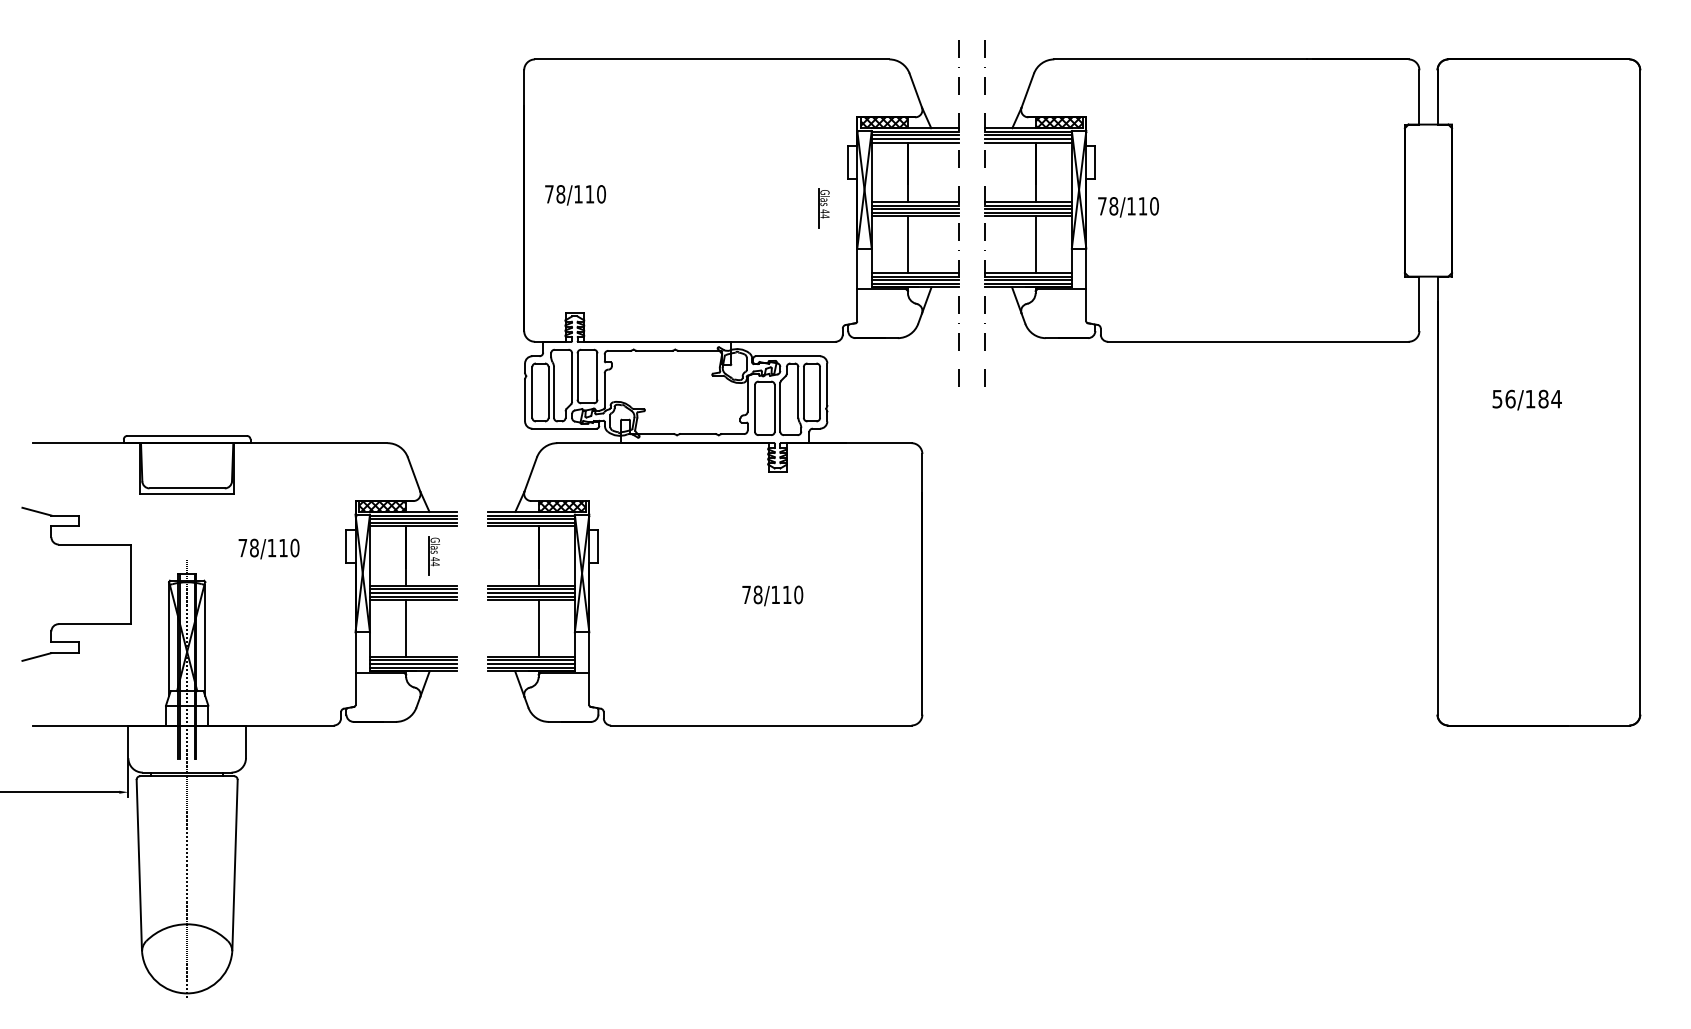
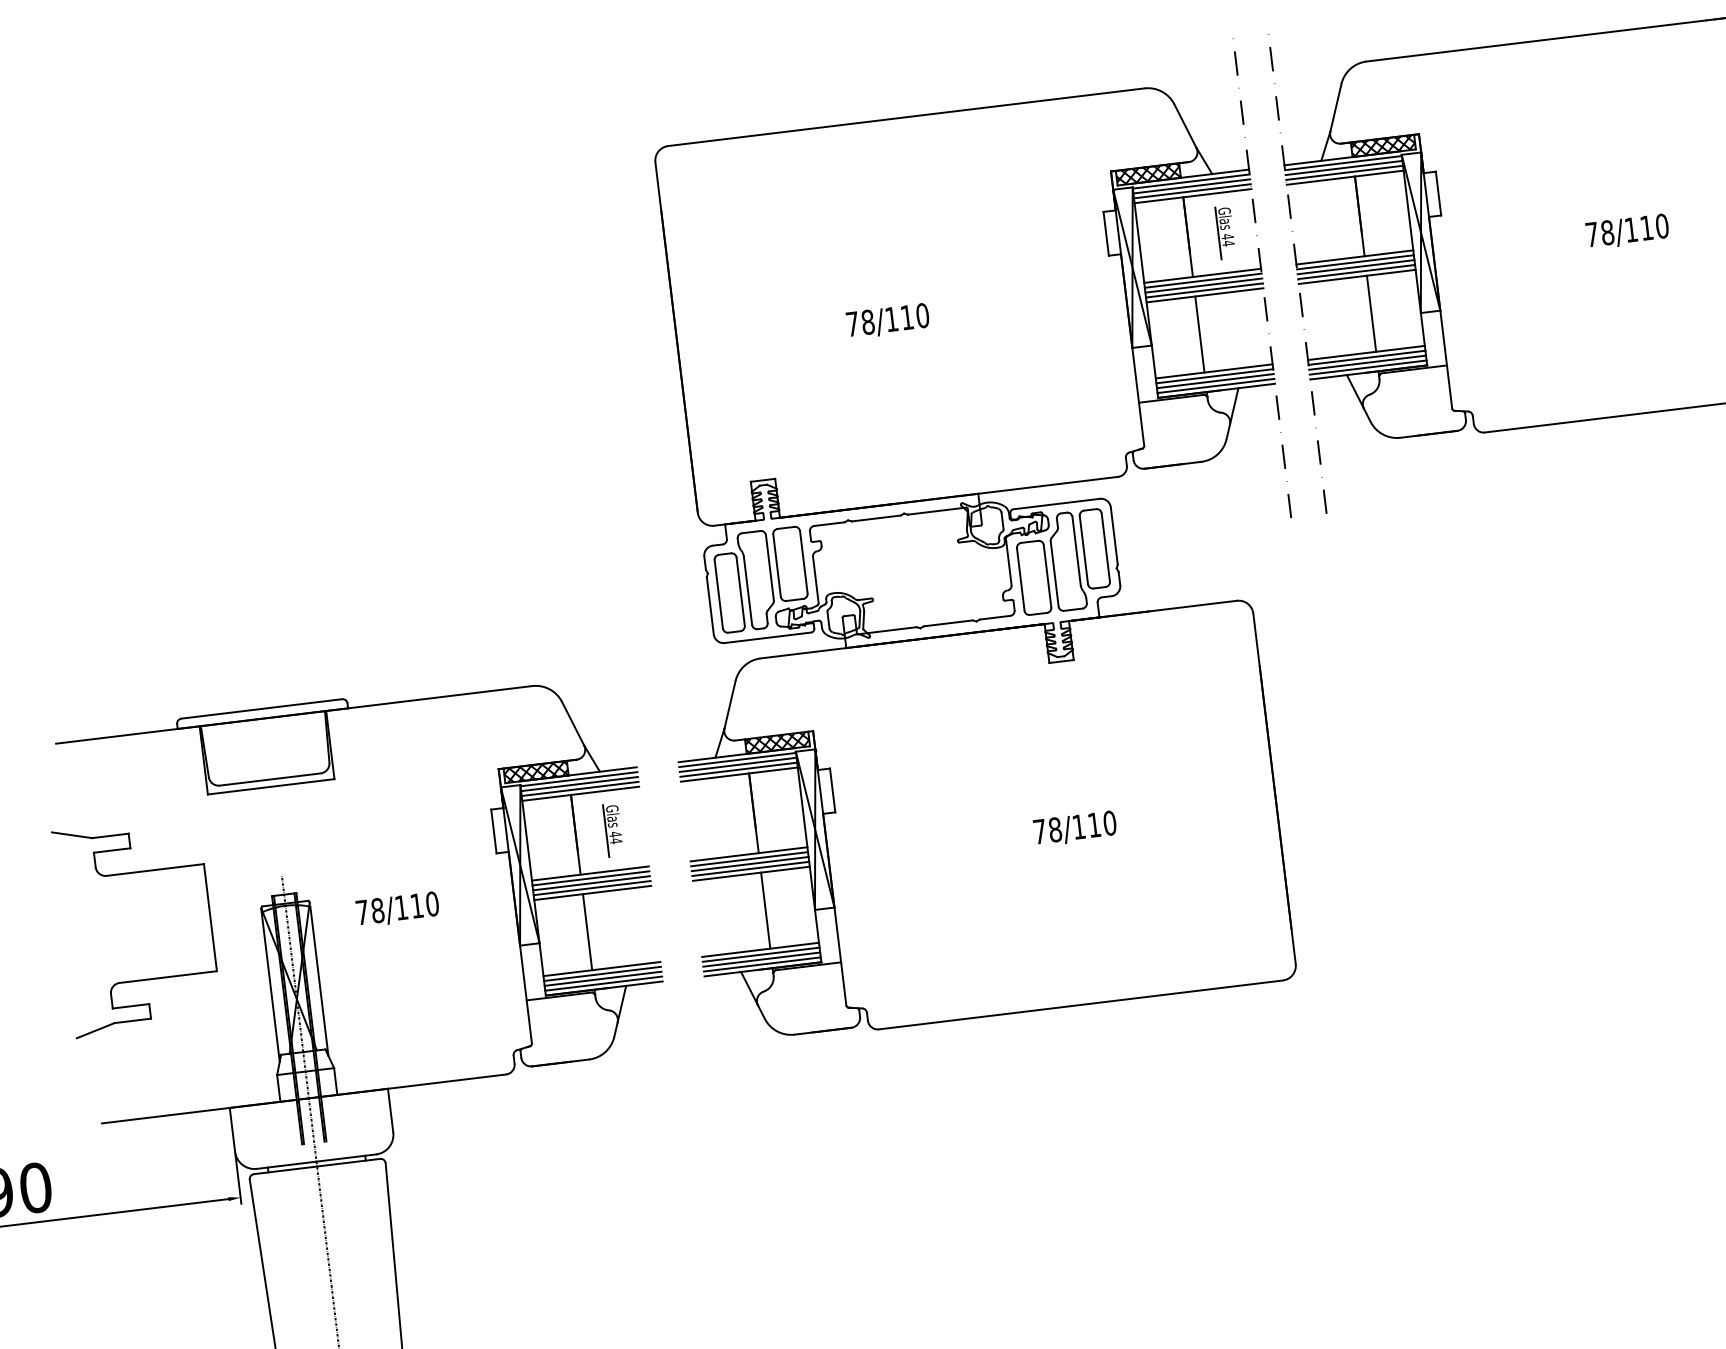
text: (575, 195) -> (887, 321), moved
text: (1128, 207) -> (1627, 232), moved
part: (823, 208) -> (1225, 232), moved
text: (268, 548) -> (396, 908), moved

